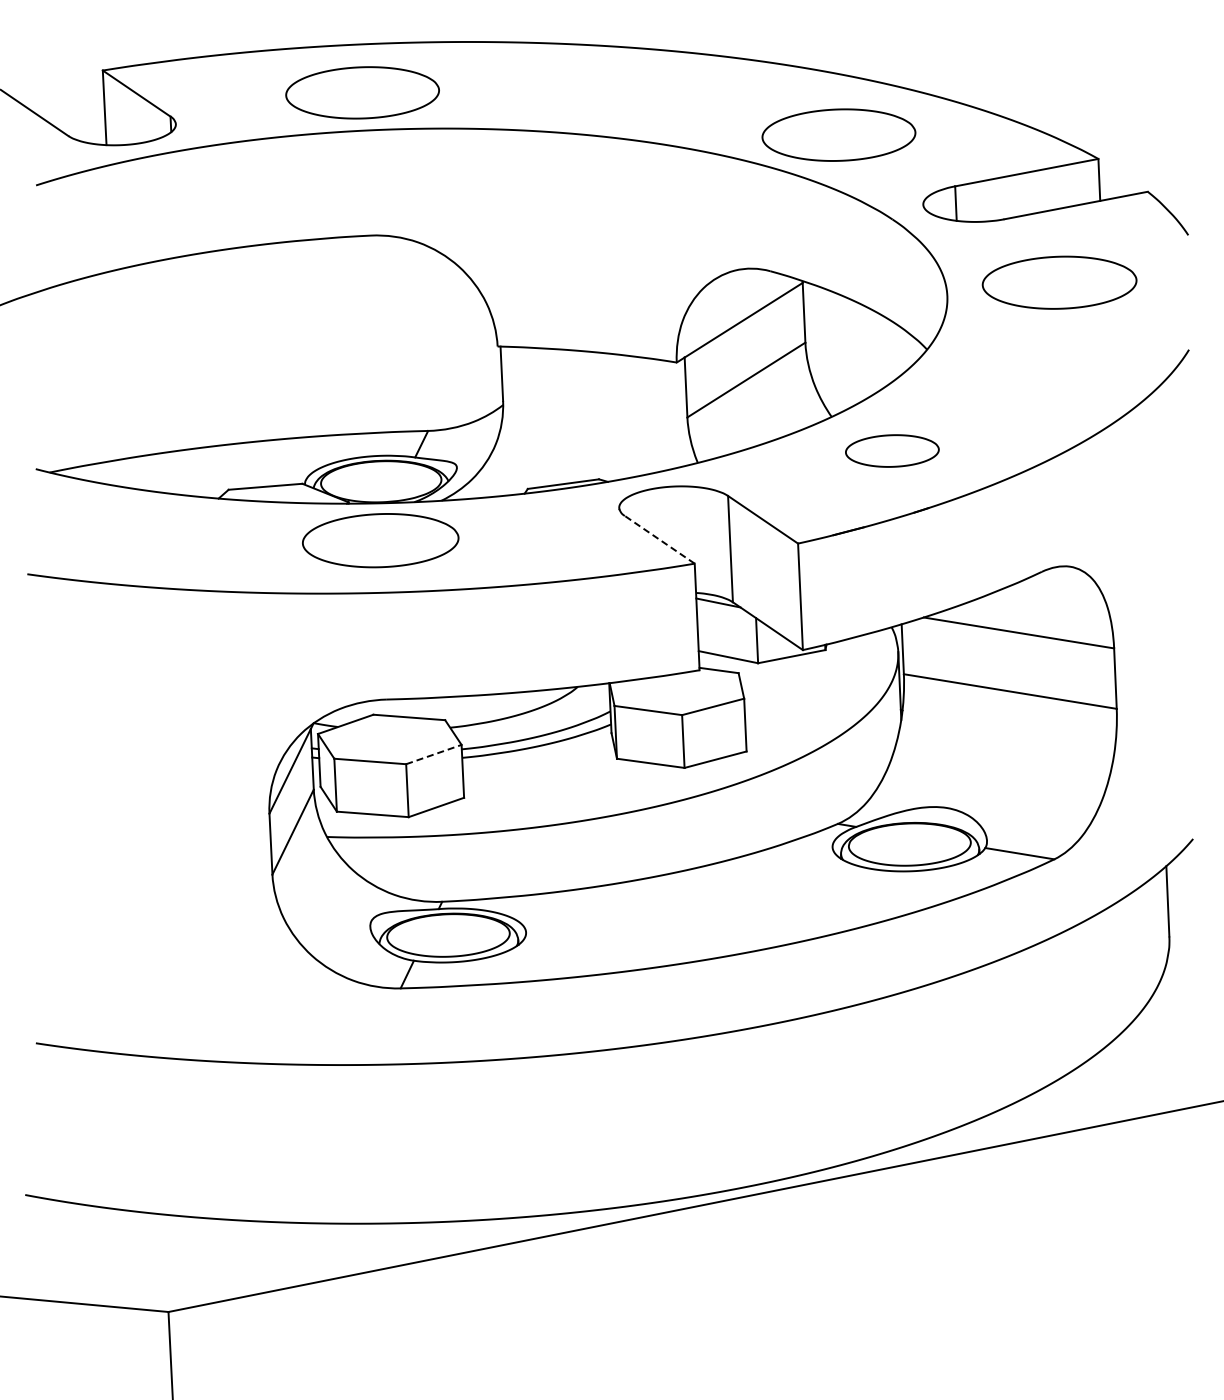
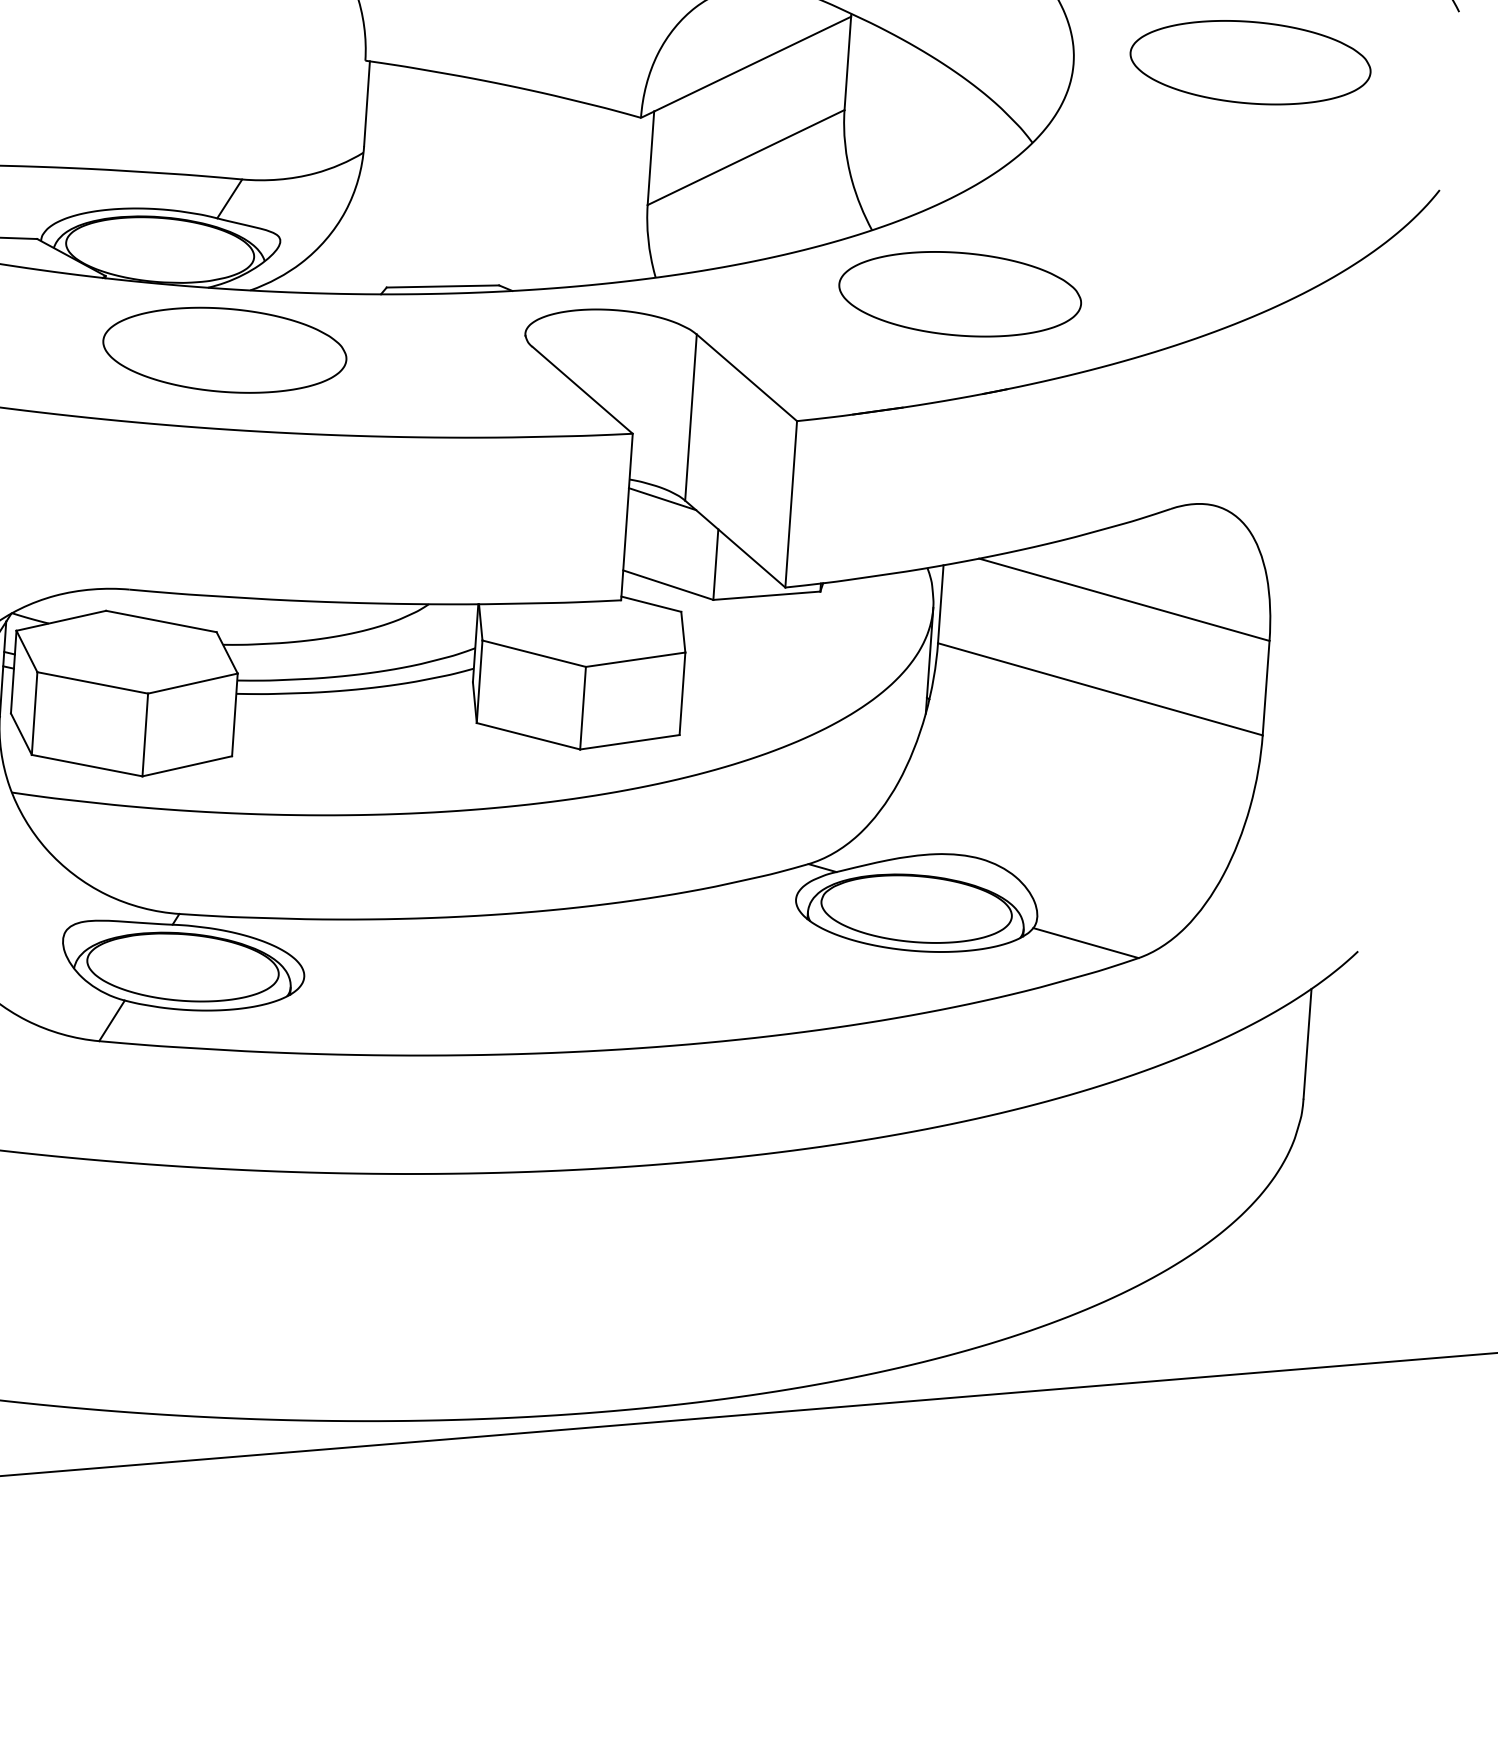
part: (892, 450) -> (960, 293), size x1.67
line: (659, 539) -> (582, 389), dashed -> solid
part: (380, 540) -> (224, 350), moved
line: (434, 754) -> (193, 683), dashed -> solid

